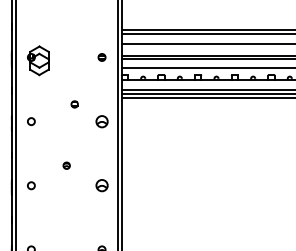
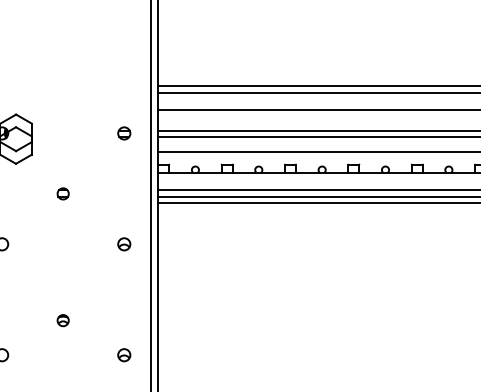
part: (74, 104) -> (62, 193), moved
part: (101, 121) -> (123, 244), size x0.62
part: (101, 185) -> (123, 354), size x0.62

